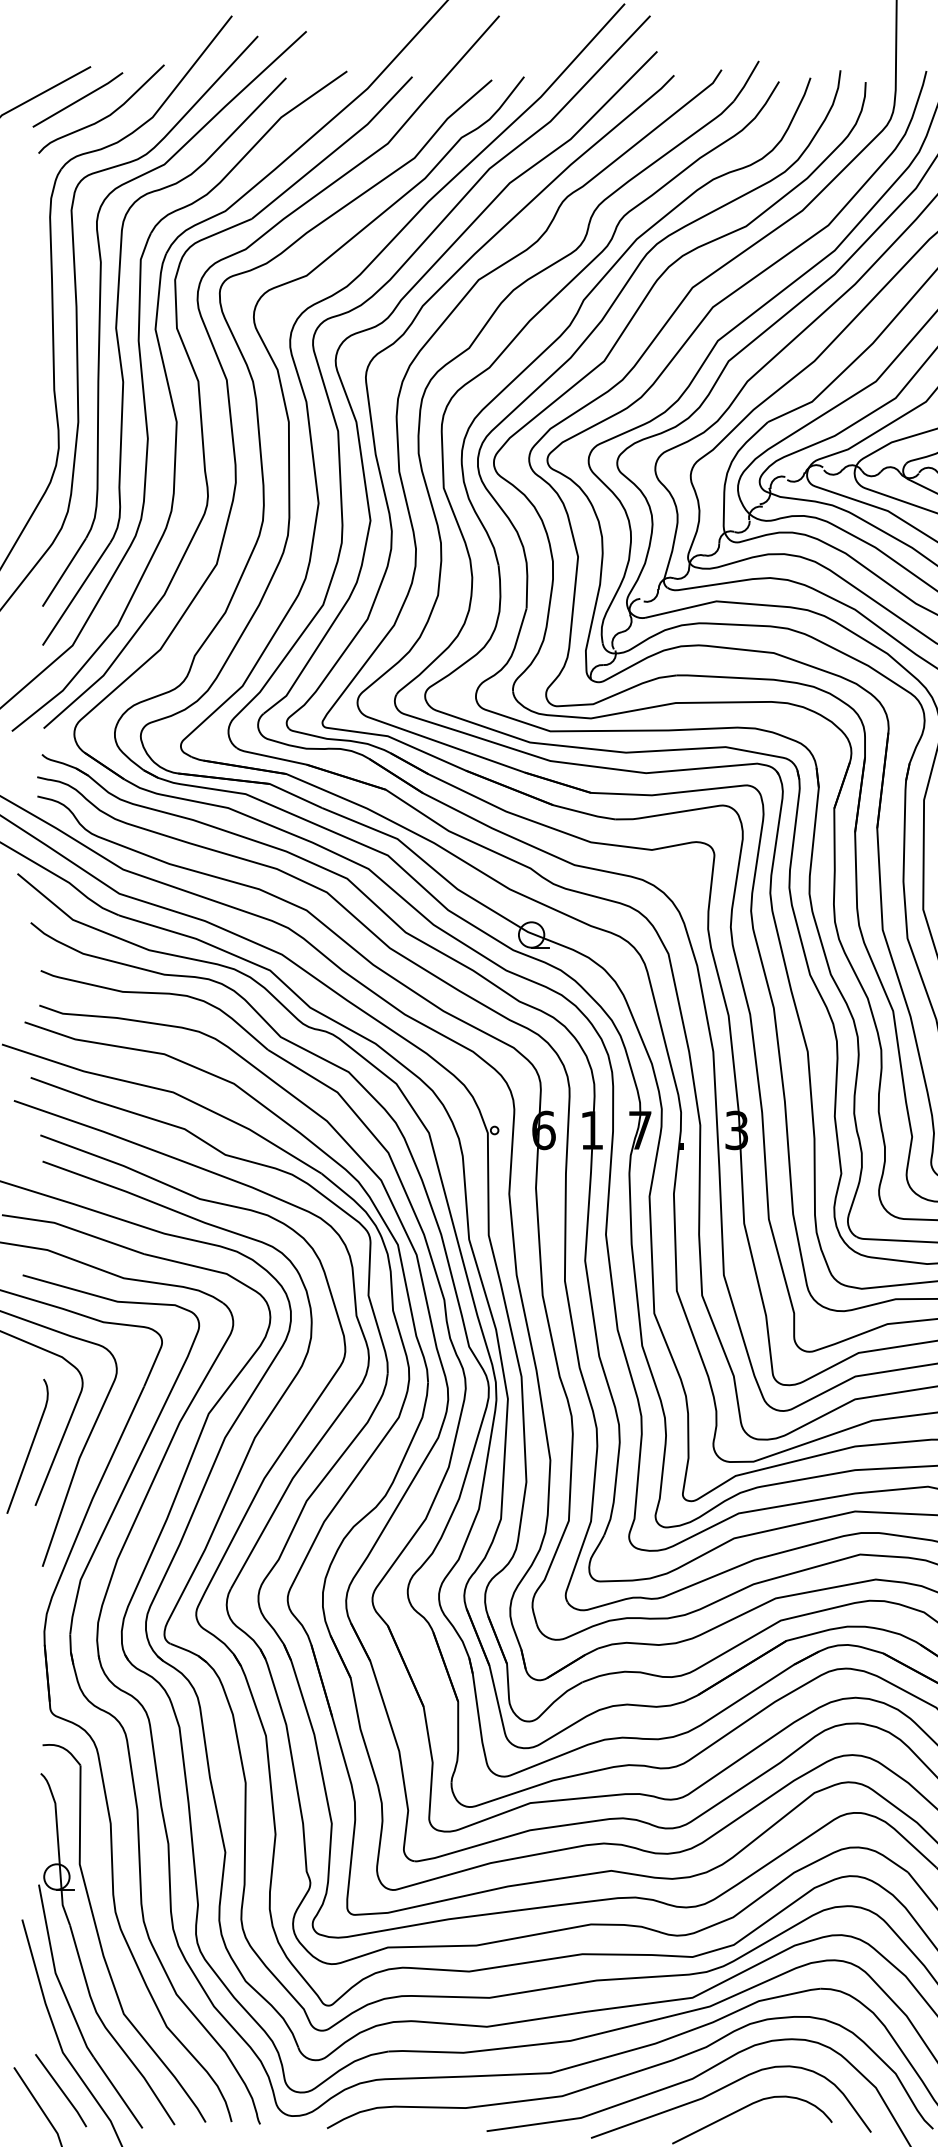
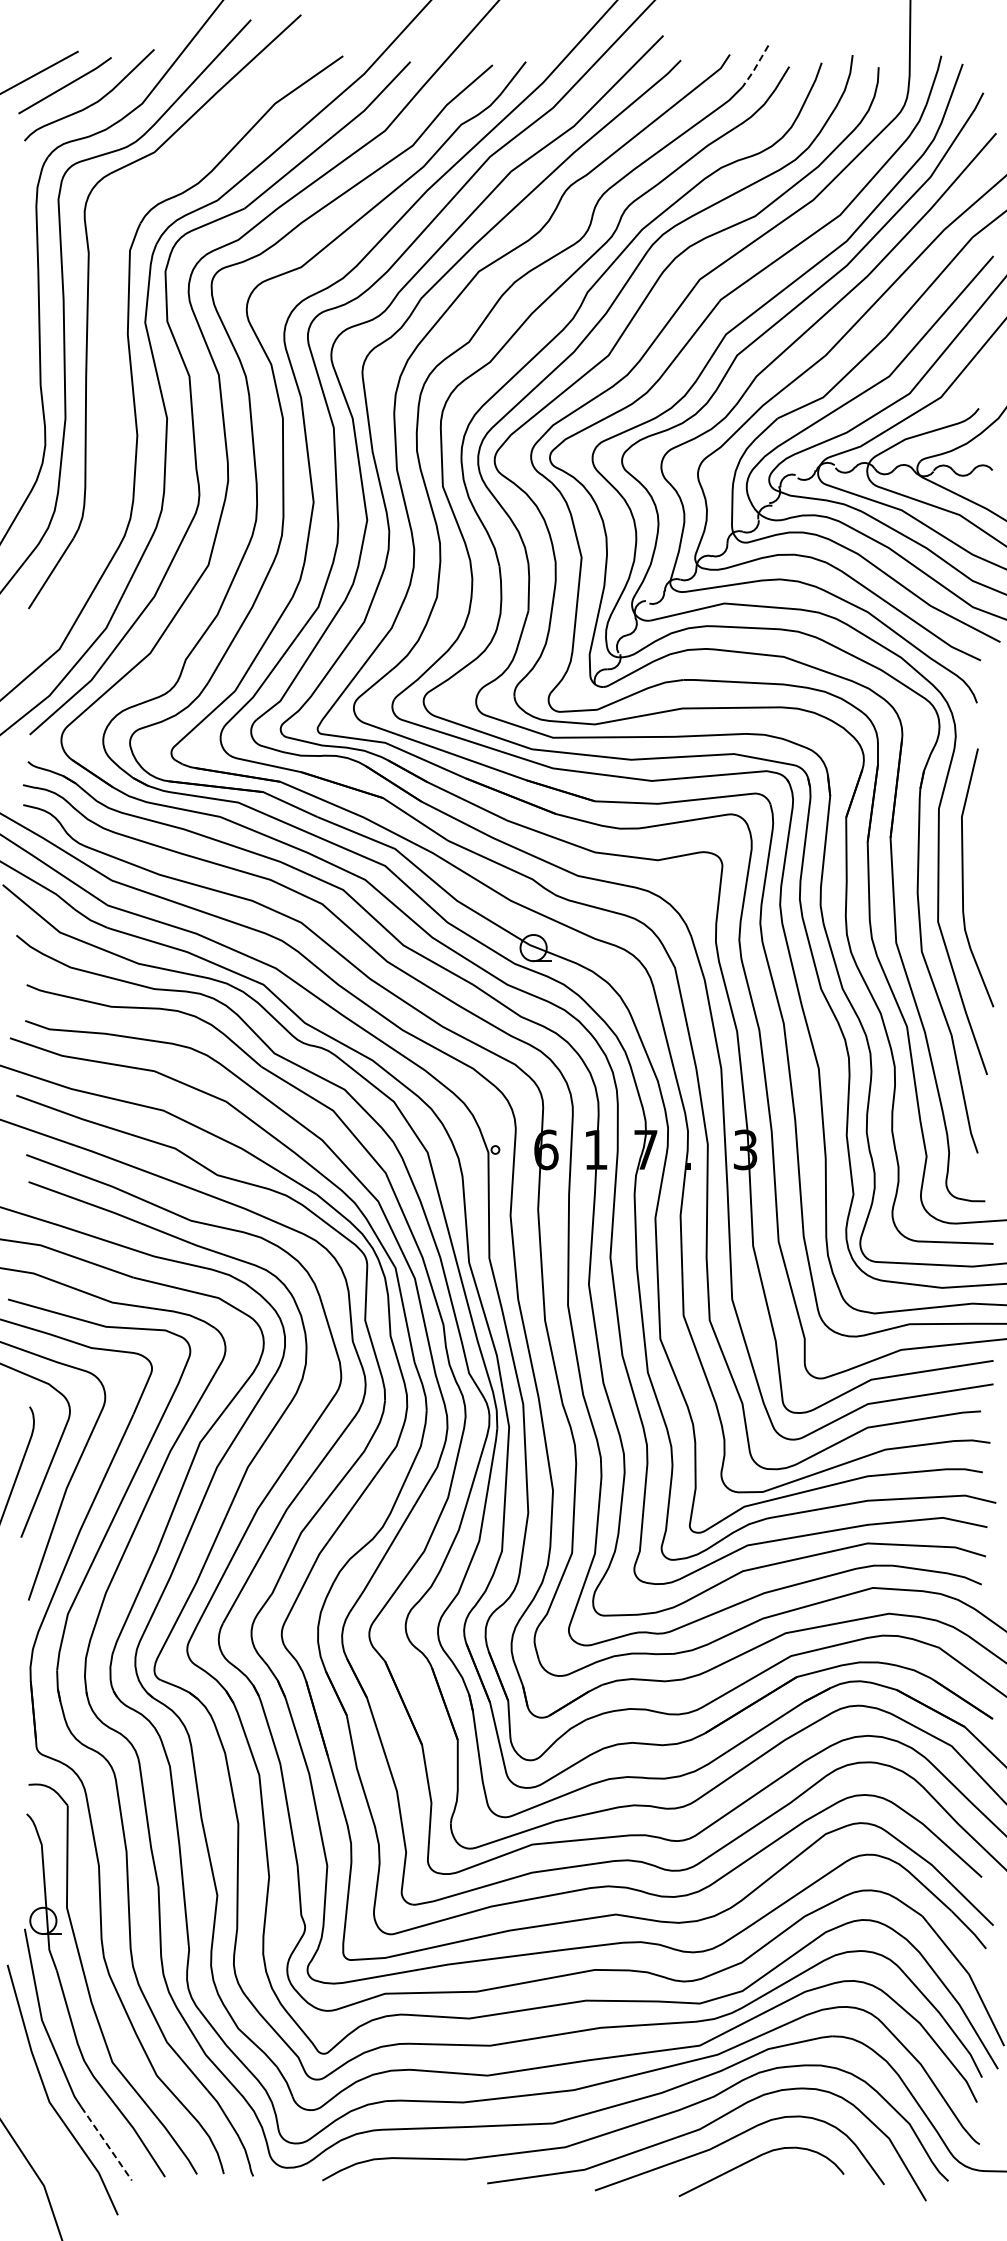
line: (746, 82) -> (755, 67), solid -> dashed
part: (122, 369) -> (111, 364), removed
line: (60, 2090) -> (47, 2141), removed
line: (118, 2092) -> (106, 2143), solid -> dashed

